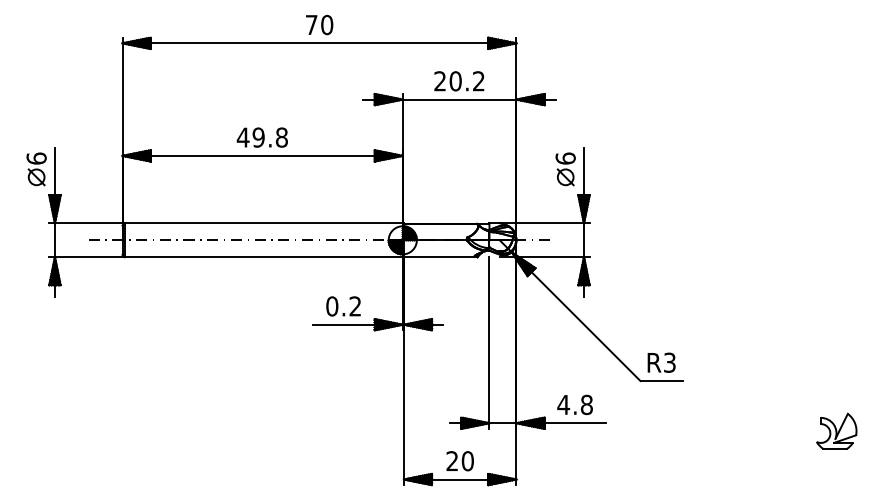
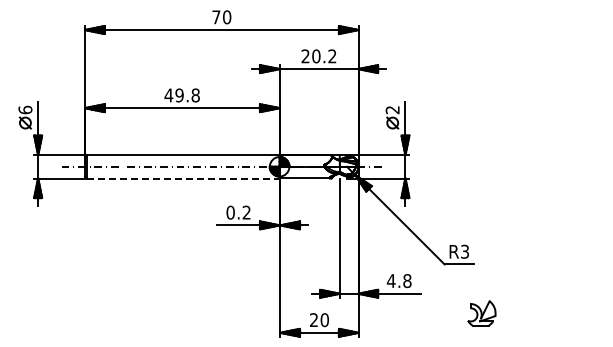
text: (565, 157) -> (392, 109), 6 -> 2
line: (264, 257) -> (183, 178), solid -> dashed
part: (836, 431) -> (481, 313), moved

